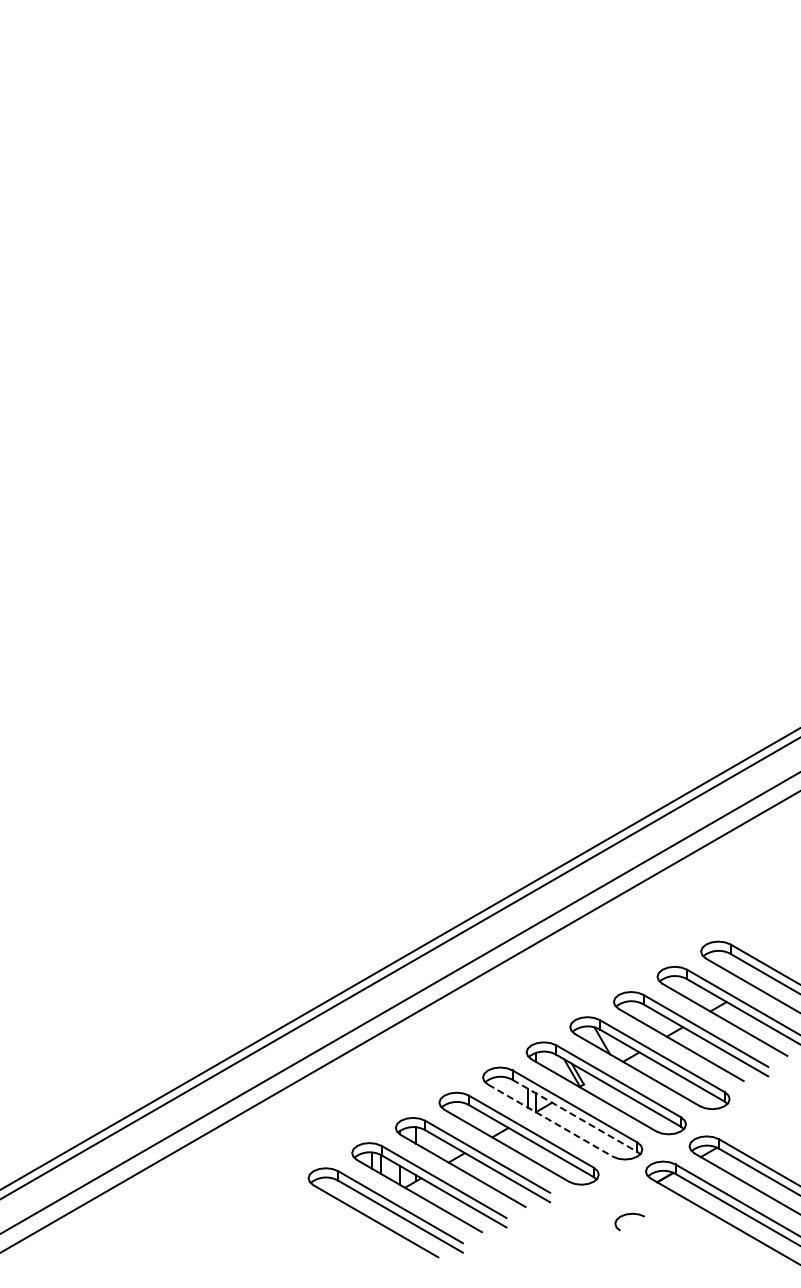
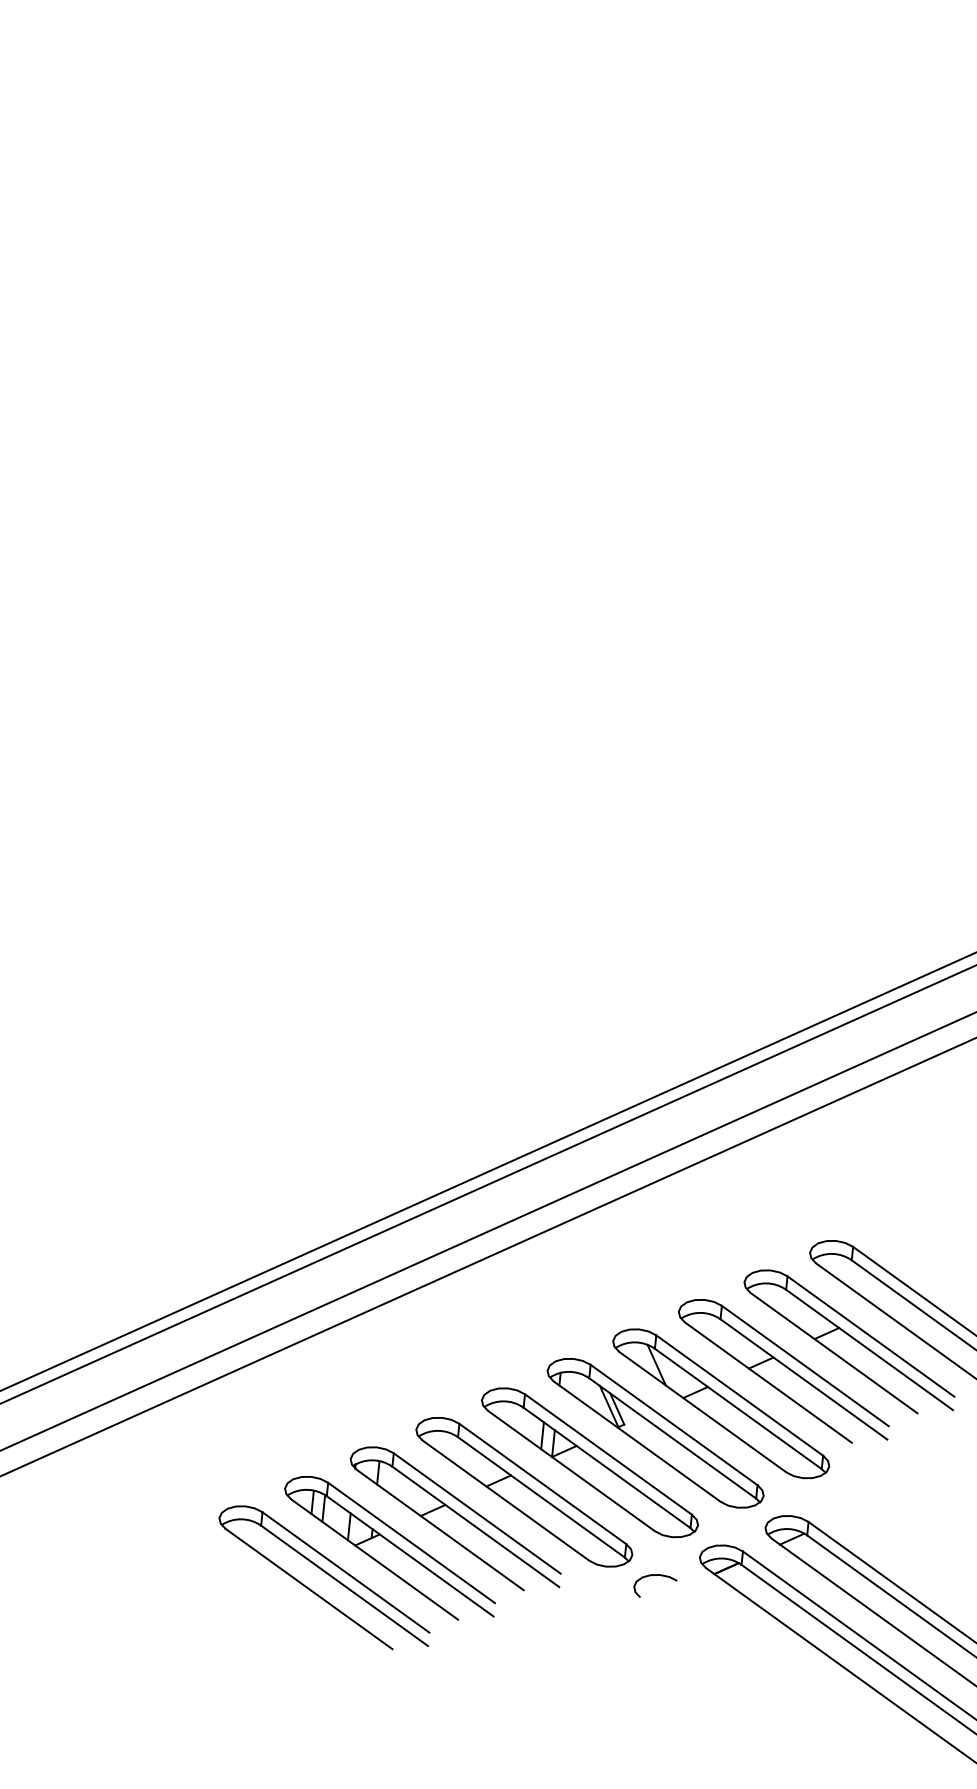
line: (575, 1116) -> (607, 1468), dashed -> solid
line: (550, 1120) -> (571, 1470), dashed -> solid
curve: (628, 1215) -> (654, 1576), moved

